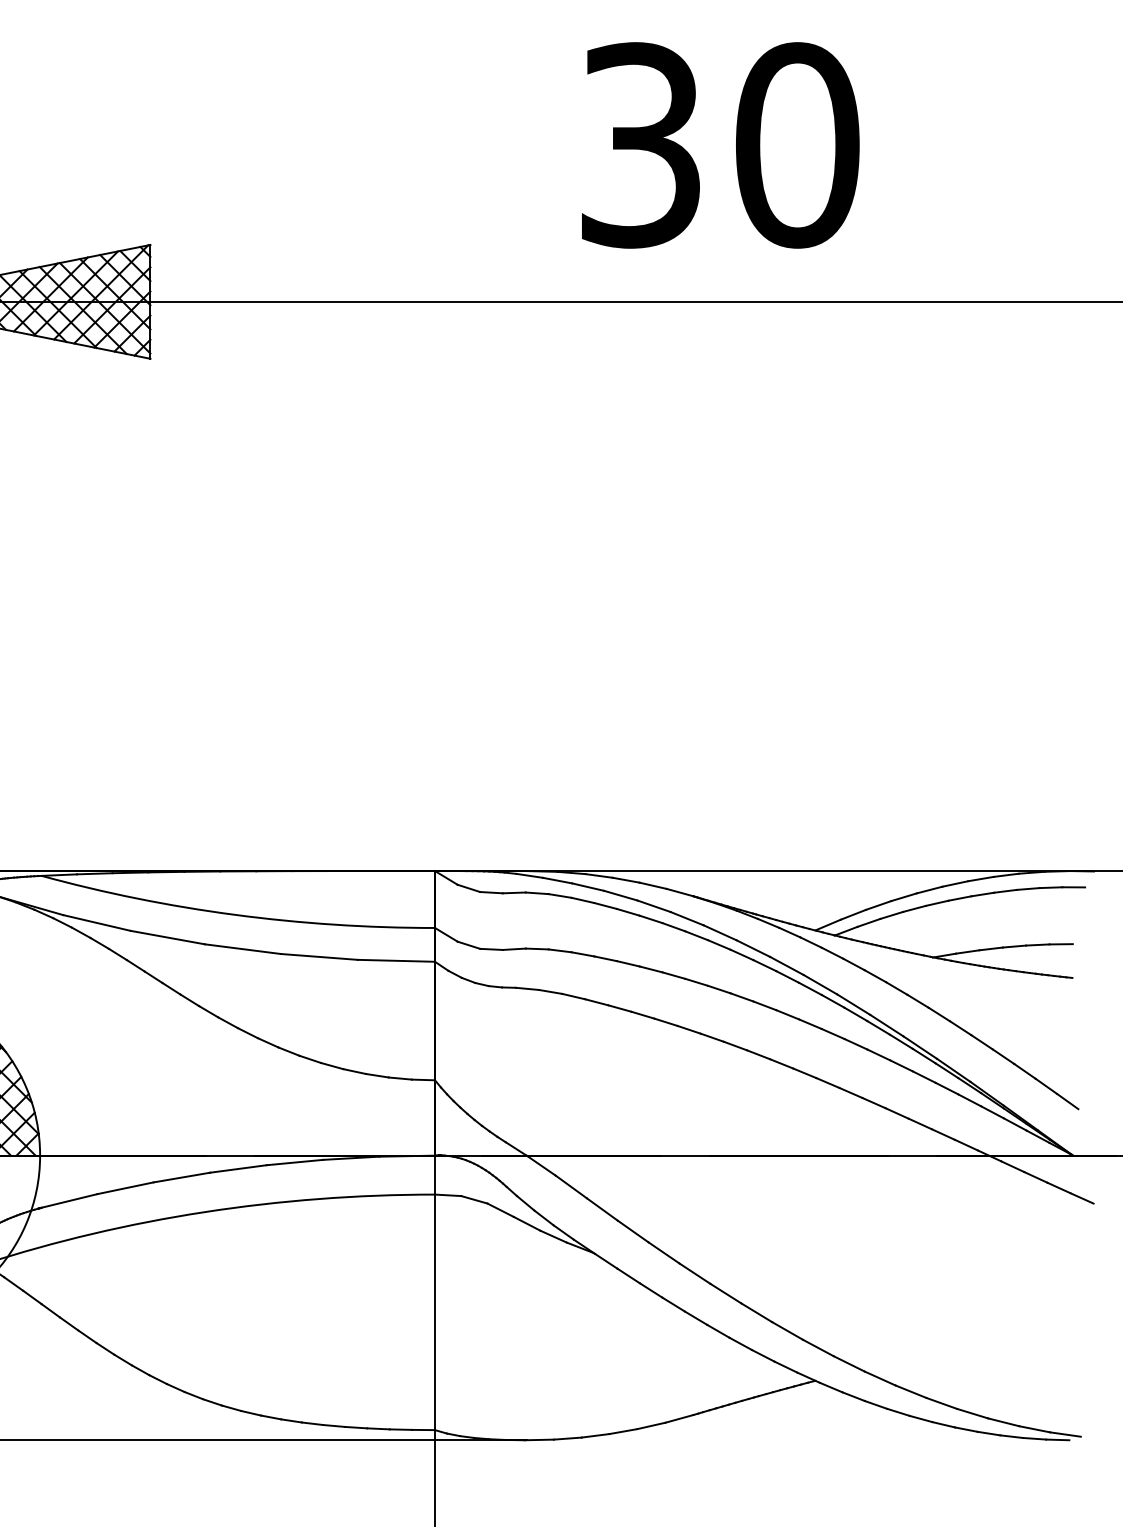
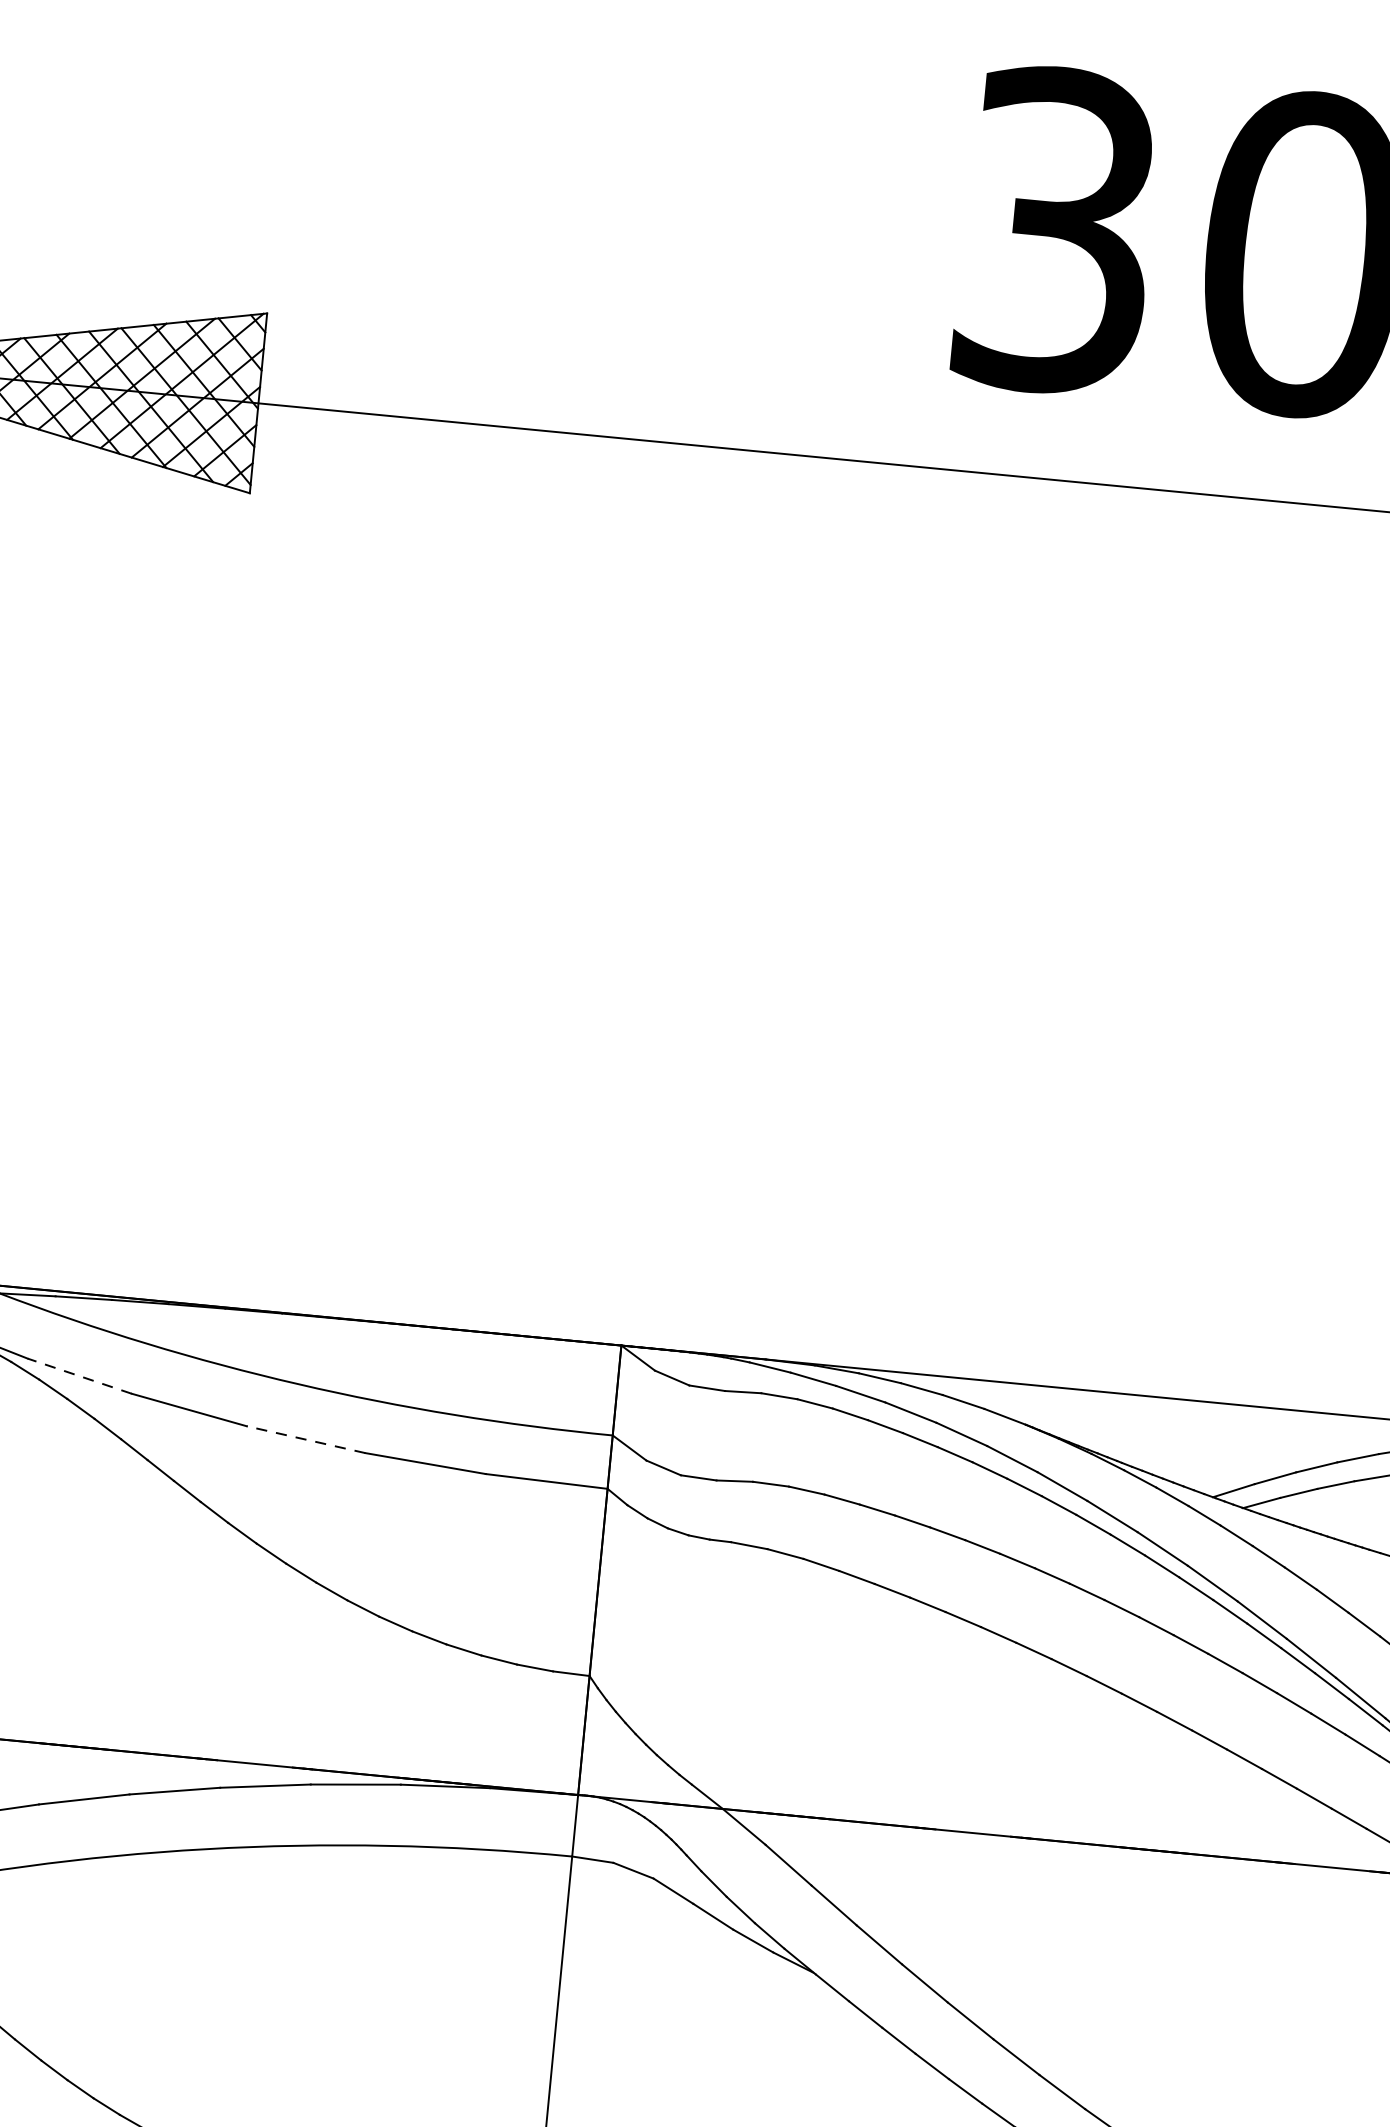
line: (97, 923) -> (80, 1377), solid -> dashed
line: (242, 949) -> (305, 1440), solid -> dashed

